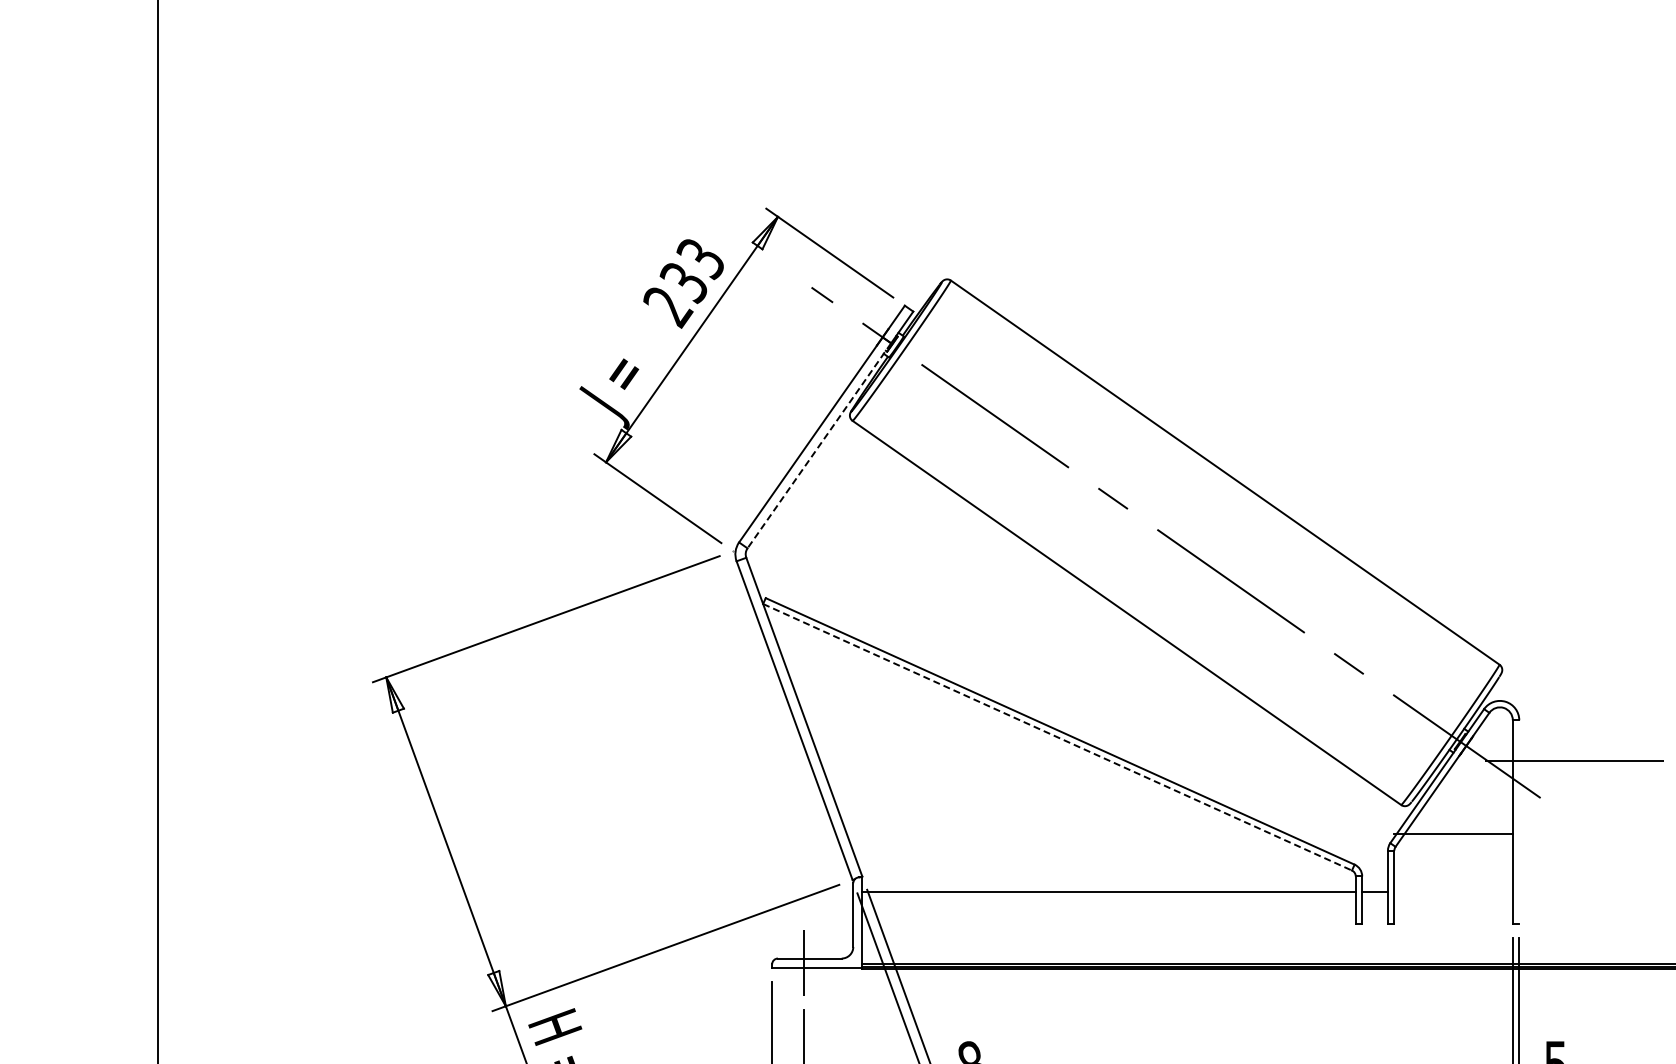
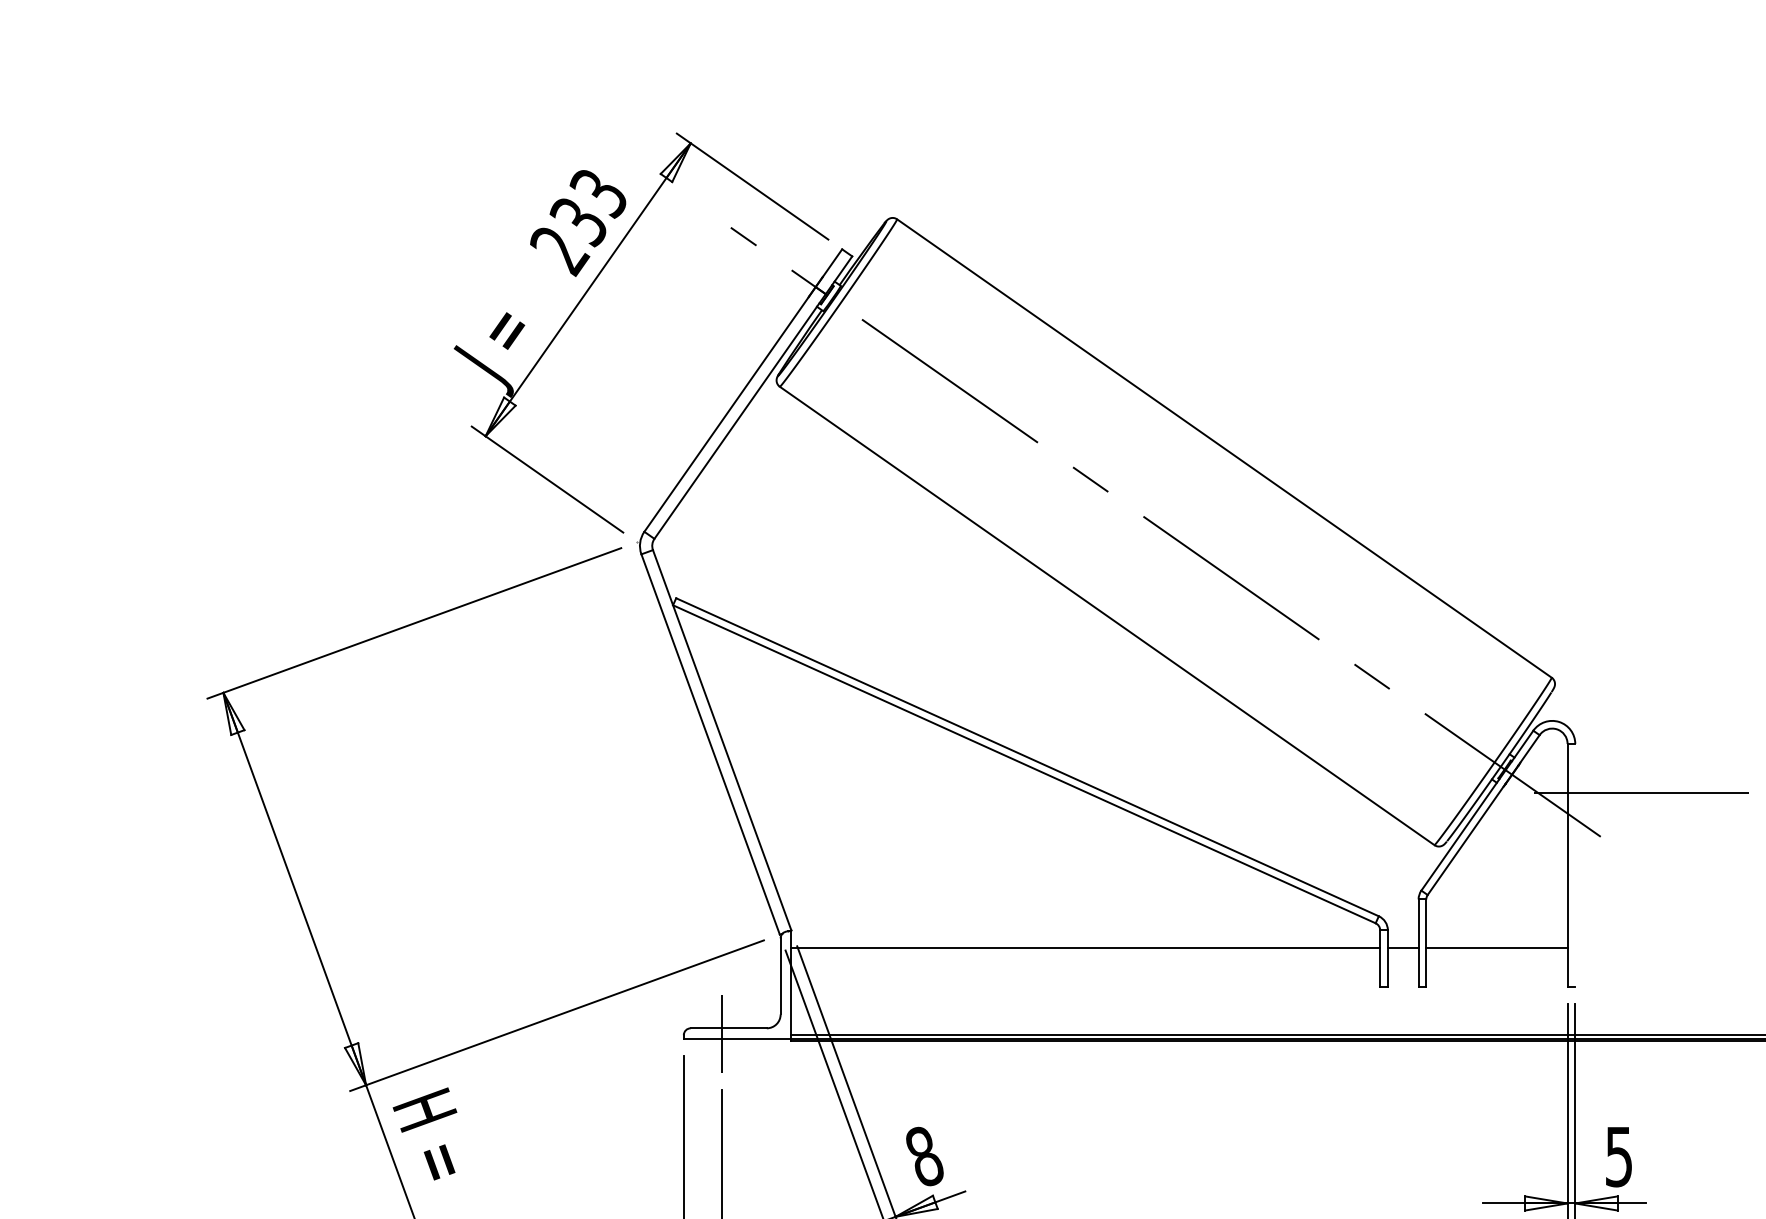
line: (819, 446) -> (740, 417), dashed -> solid
line: (1058, 737) -> (1025, 764), dashed -> solid
line: (1453, 833) -> (1496, 948), moved

